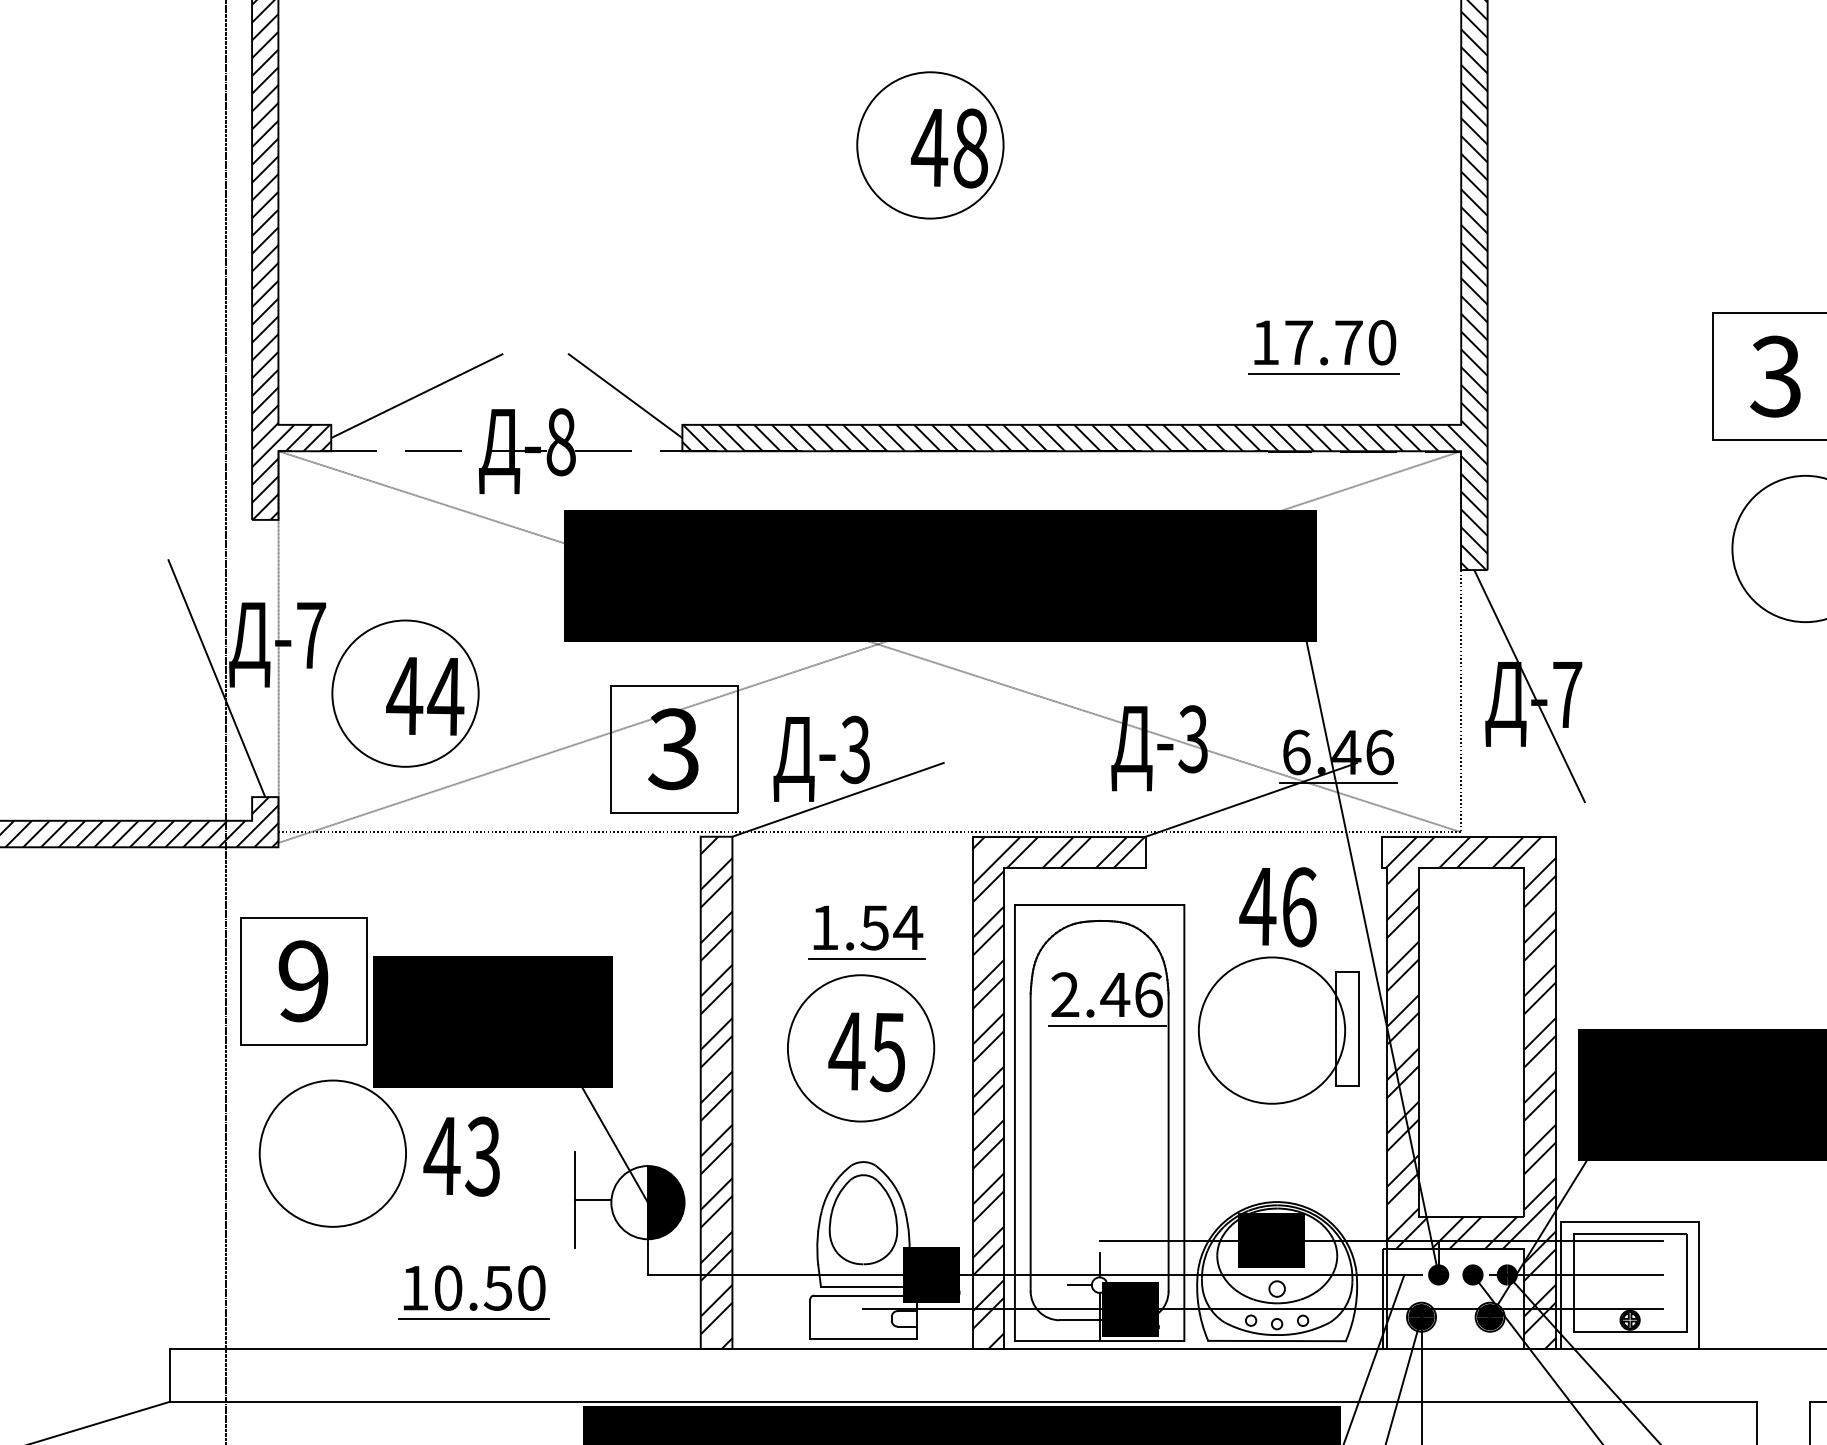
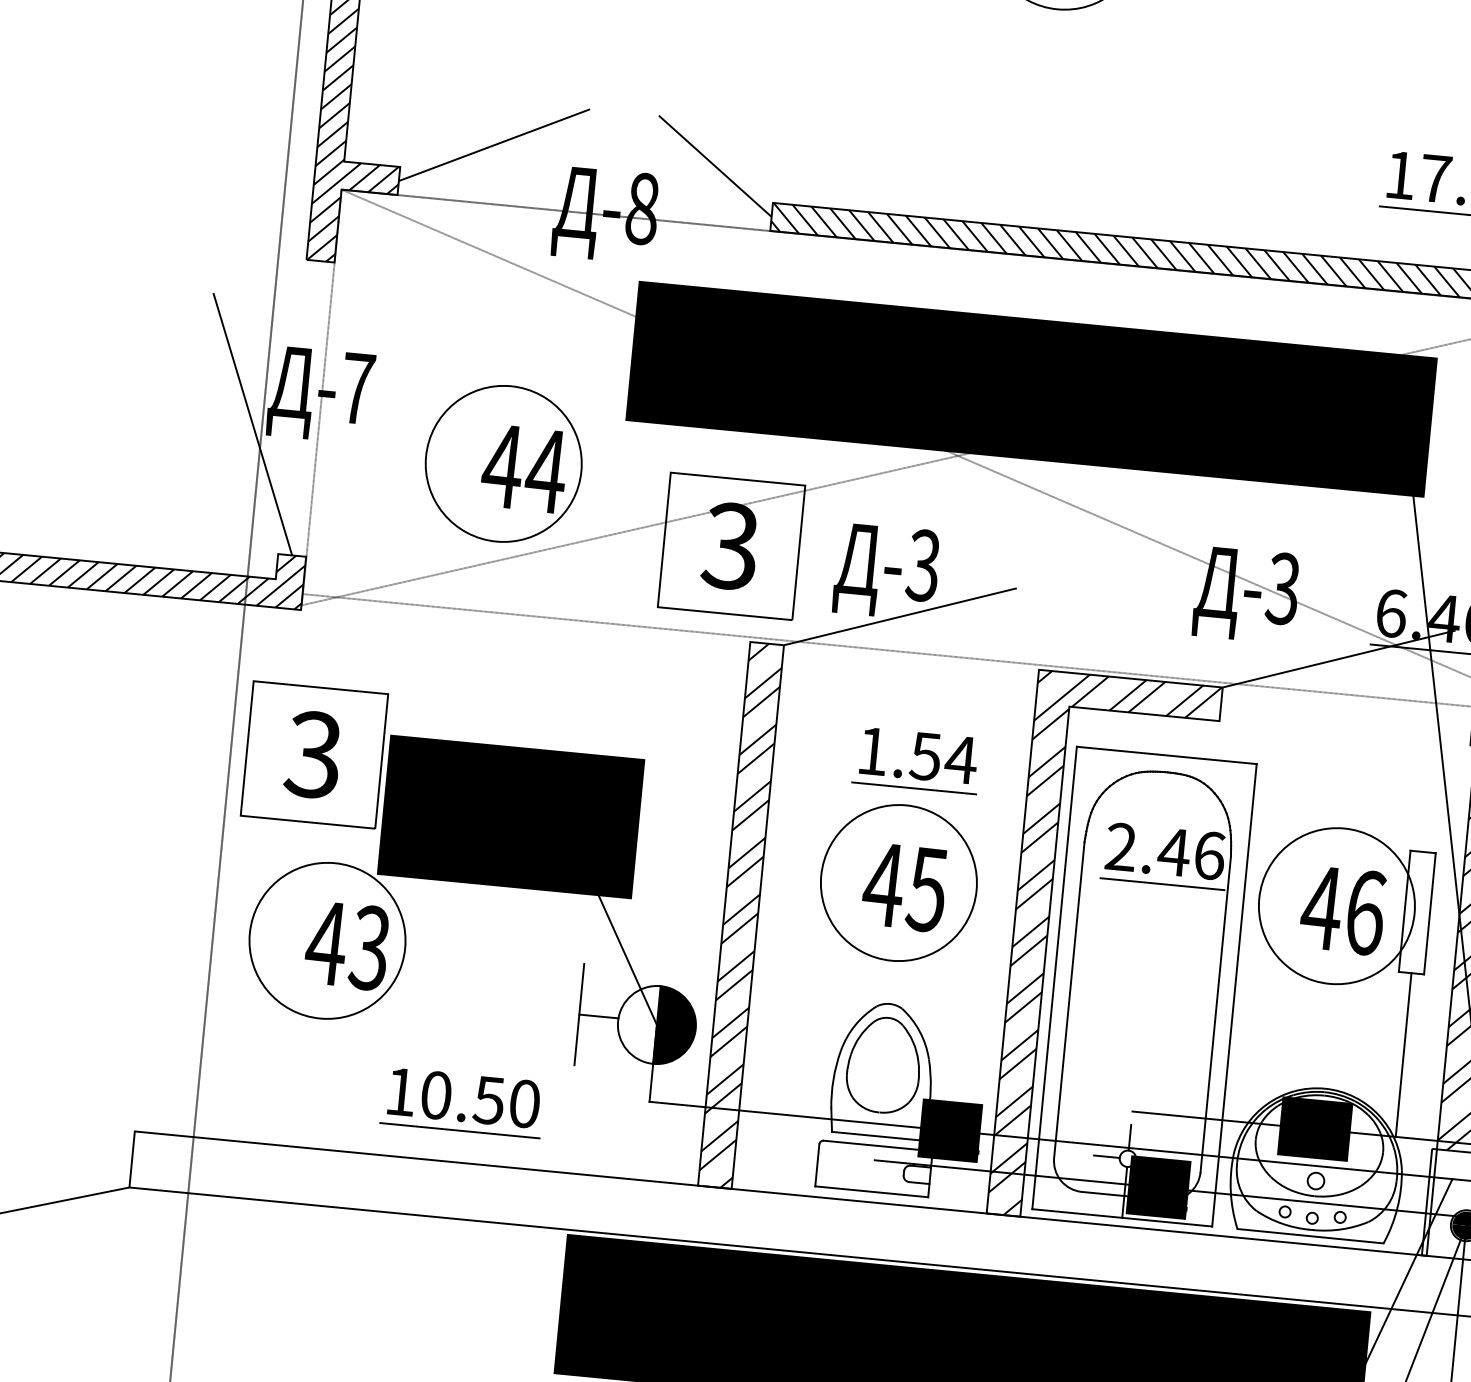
part: (405, 693) -> (503, 463), moved
text: (1277, 907) -> (1342, 910), moved
text: (302, 981) -> (312, 754), 9 -> 3
text: (461, 1156) -> (346, 945), moved
line: (1347, 1163) -> (1403, 1054), added

